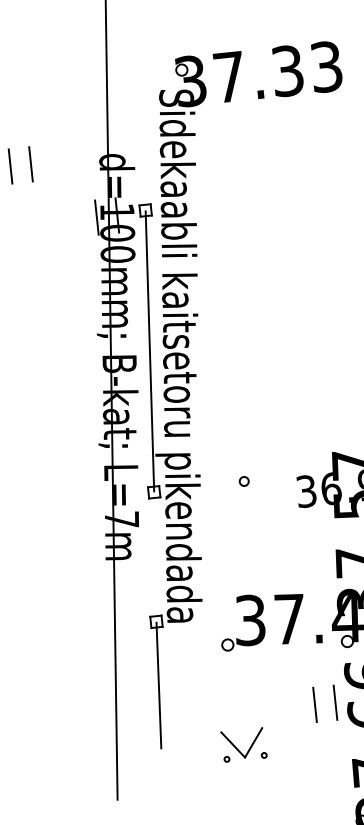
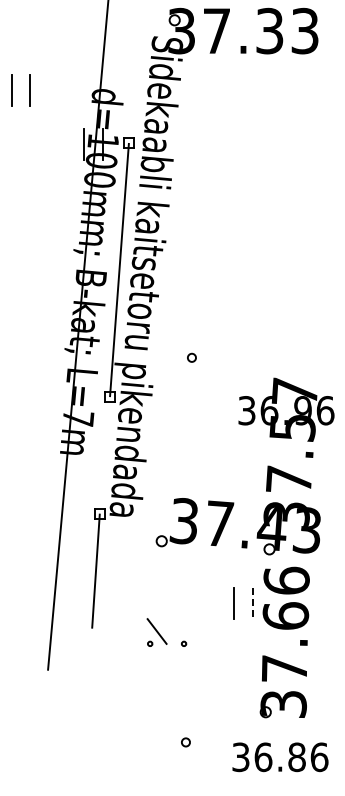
circle: (243, 481) -> (191, 357), moved
line: (336, 702) -> (253, 603), solid -> dashed
line: (253, 742) -> (175, 631), removed

